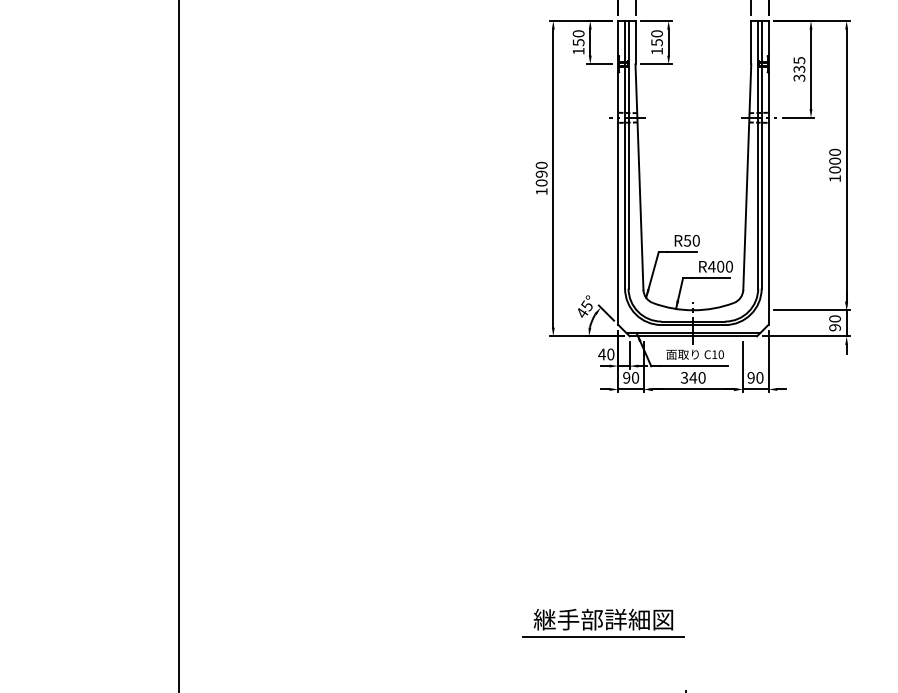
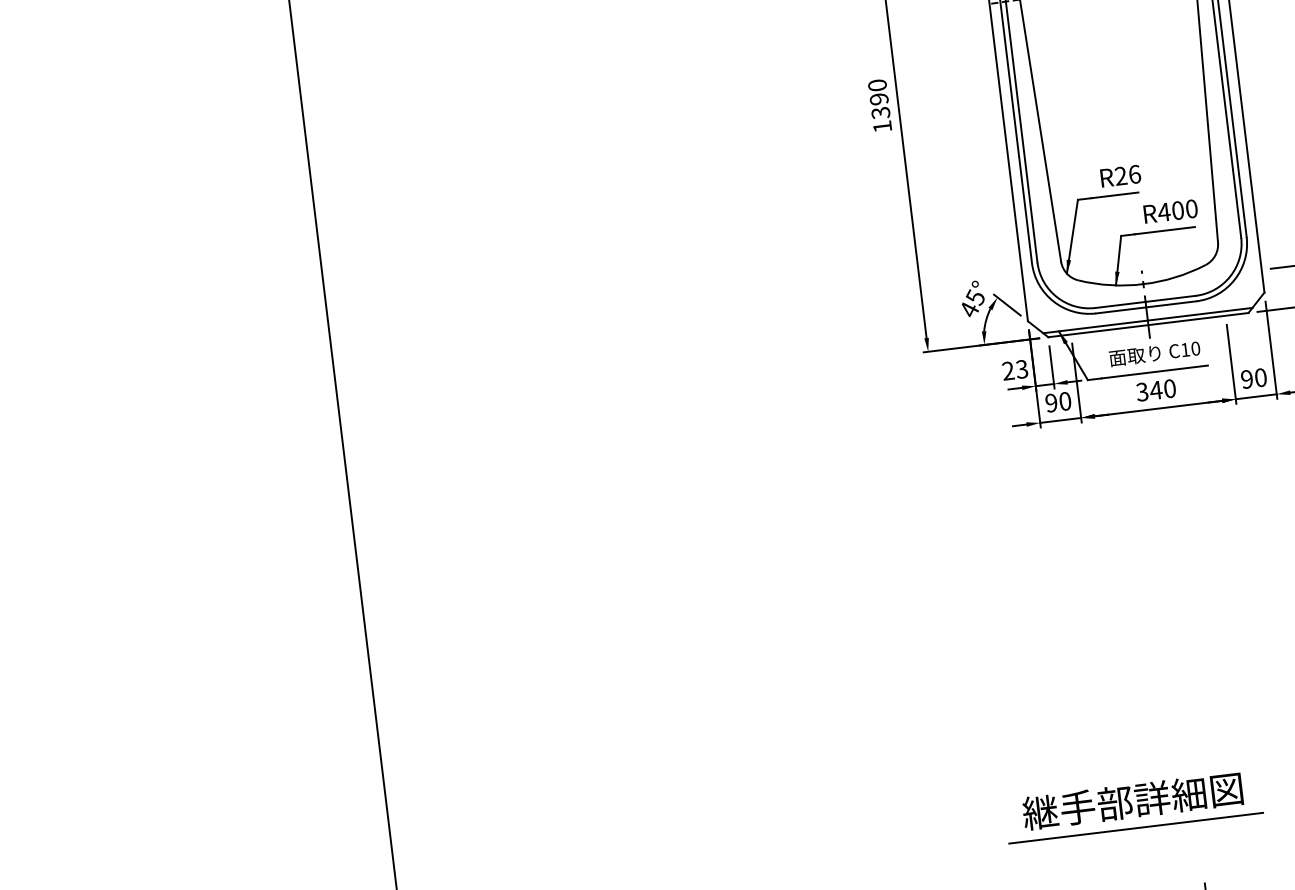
text: (541, 182) -> (880, 112), 1090 -> 1390
text: (691, 240) -> (1127, 174), R50 -> R26
text: (606, 354) -> (1015, 370), 40 -> 23
part: (603, 622) -> (1133, 805), moved

